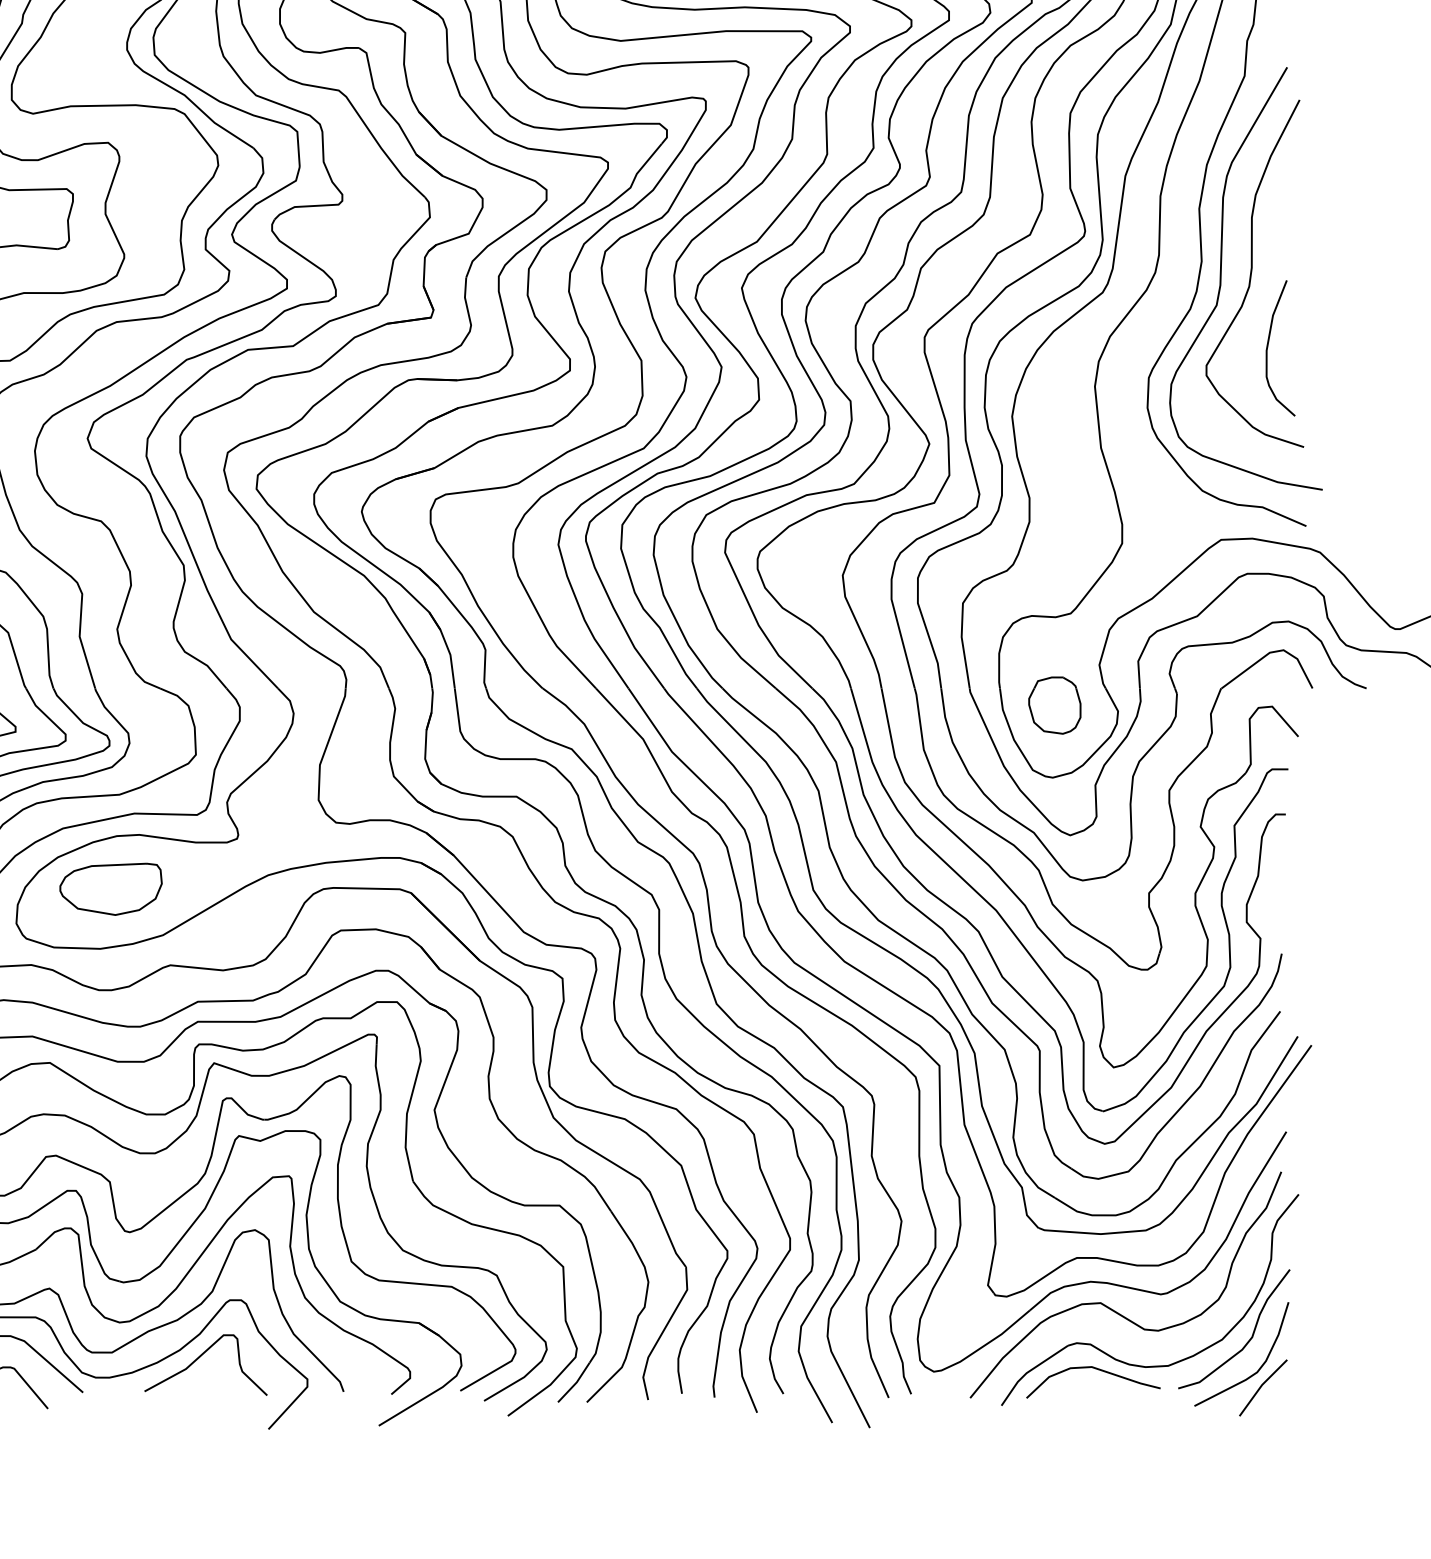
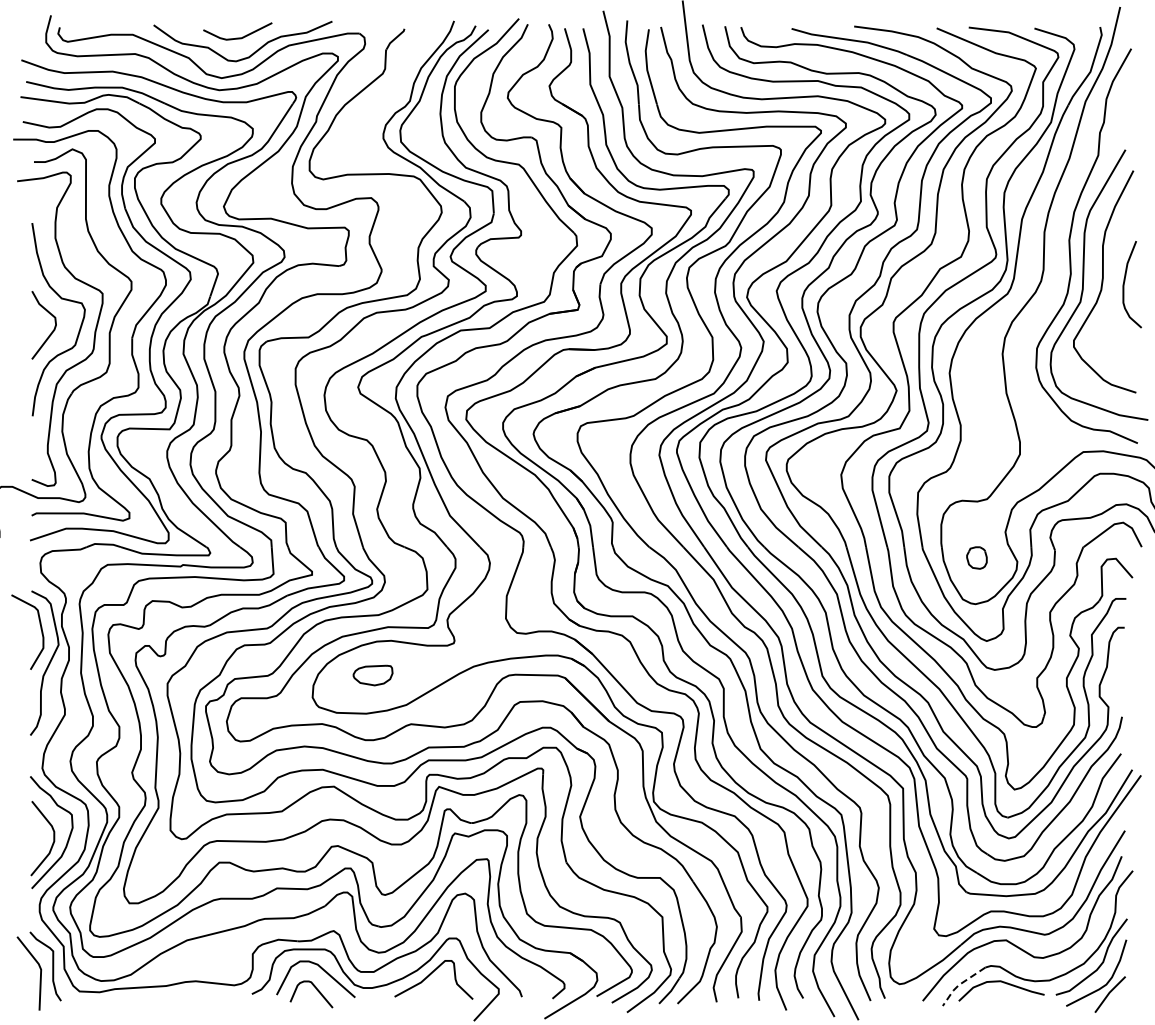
curve: (1269, 343) -> (1125, 281), moved
part: (1054, 704) -> (976, 557), size x0.6
part: (110, 889) -> (372, 675), size x0.6
line: (1027, 1372) -> (959, 984), solid -> dashed

